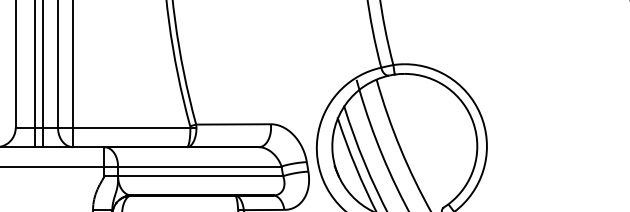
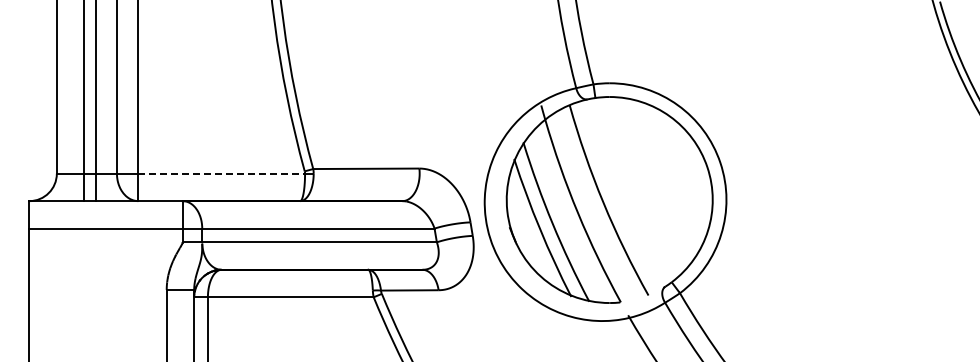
line: (132, 127) -> (222, 173), solid -> dashed

